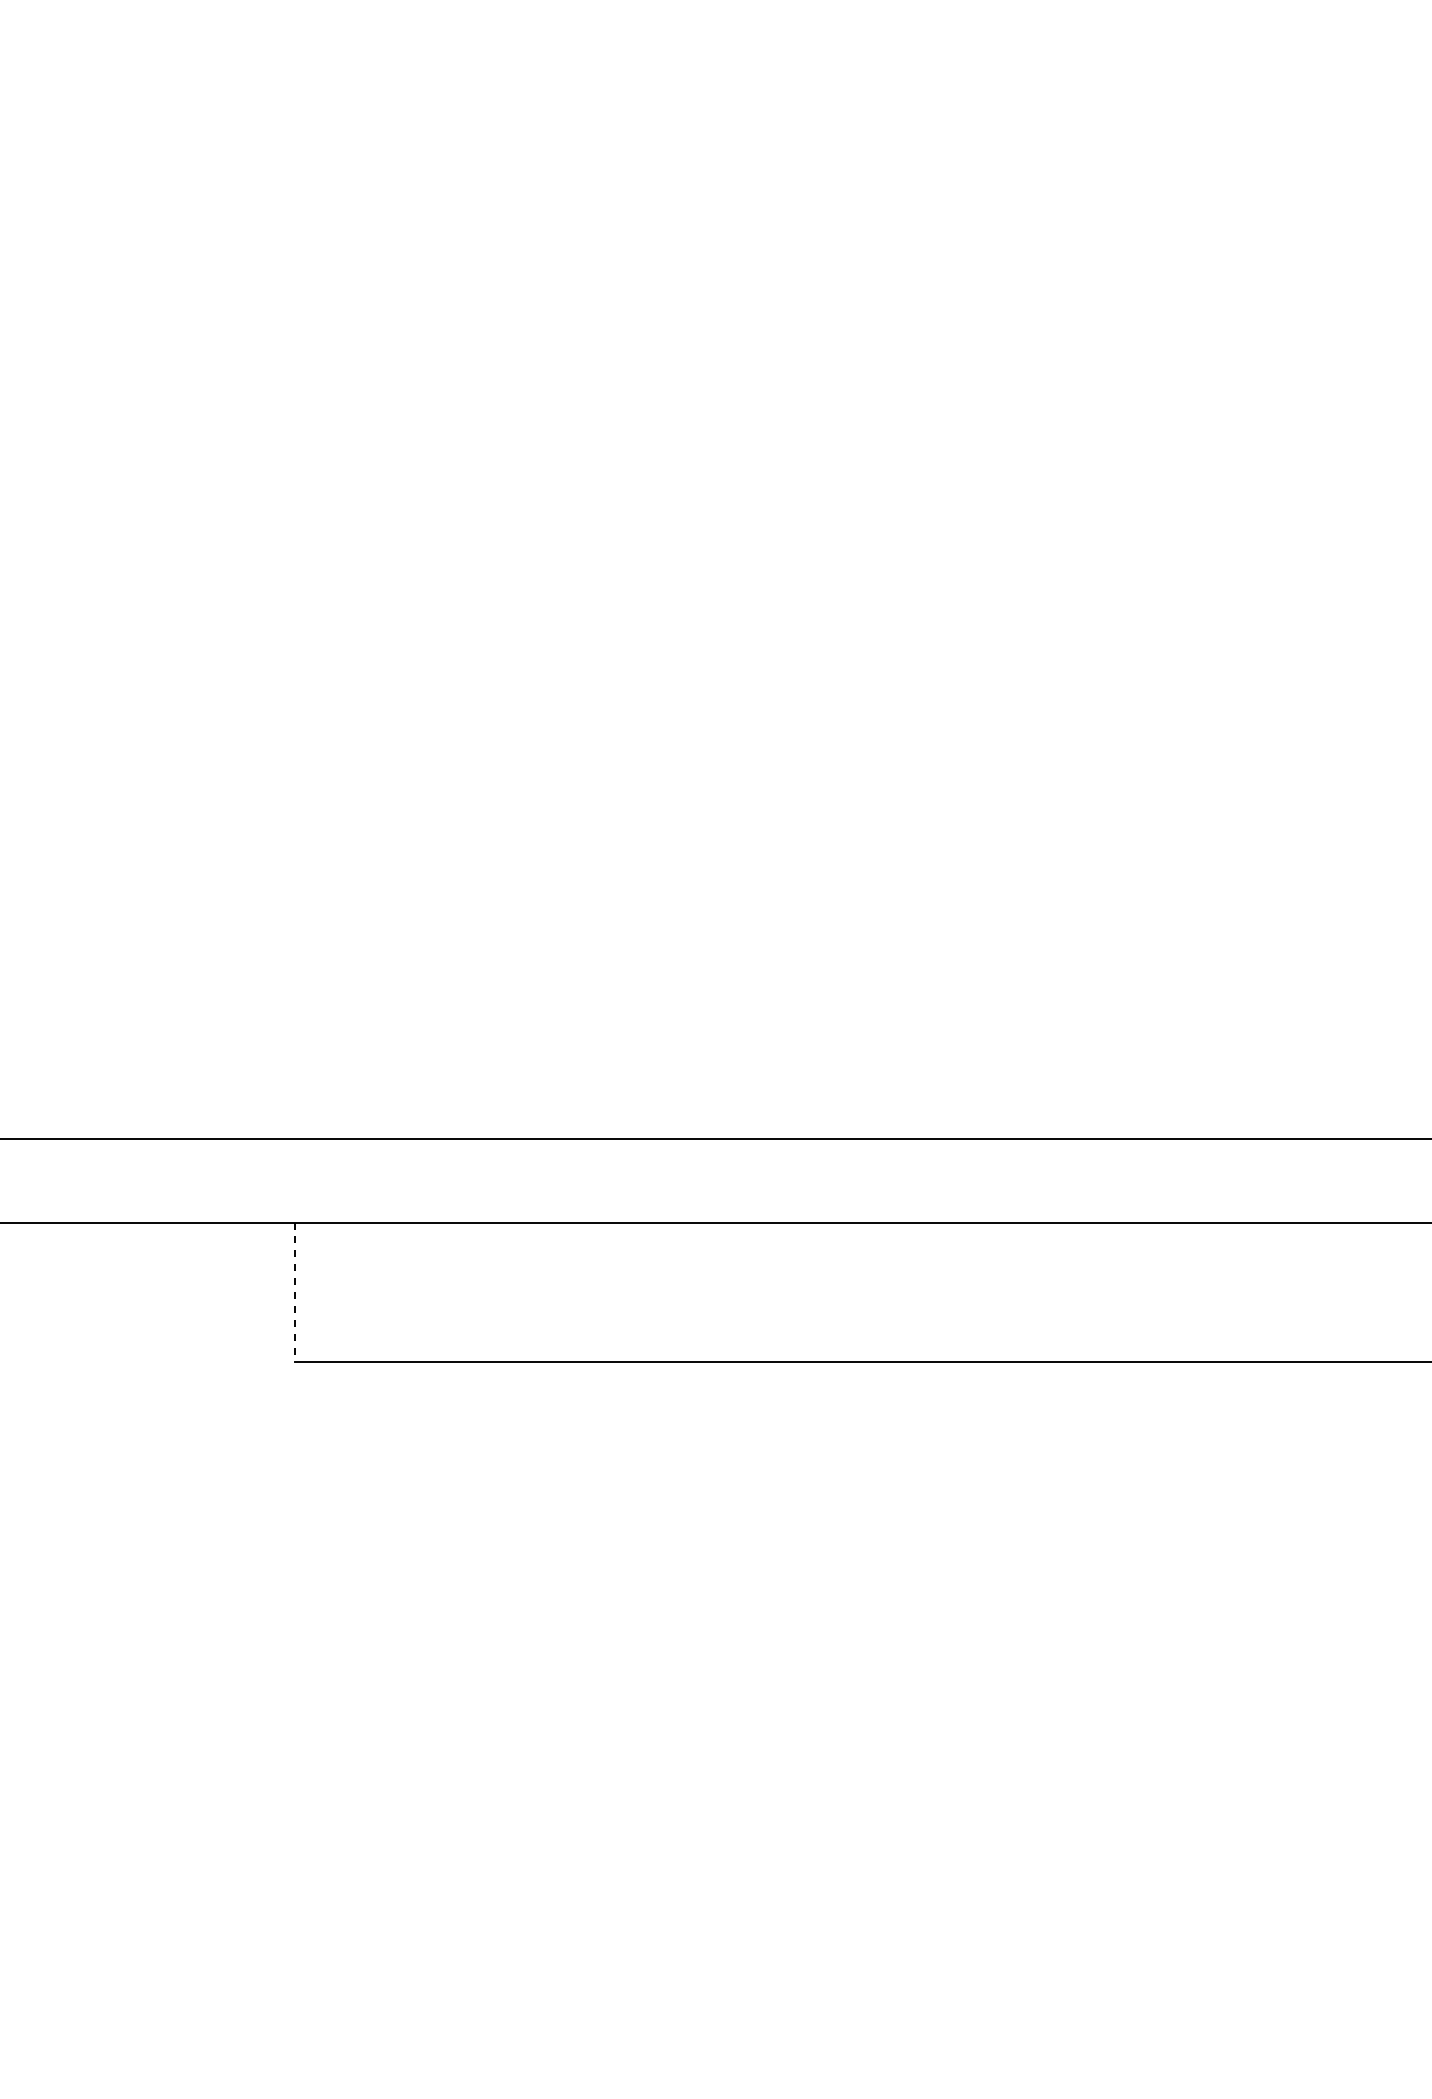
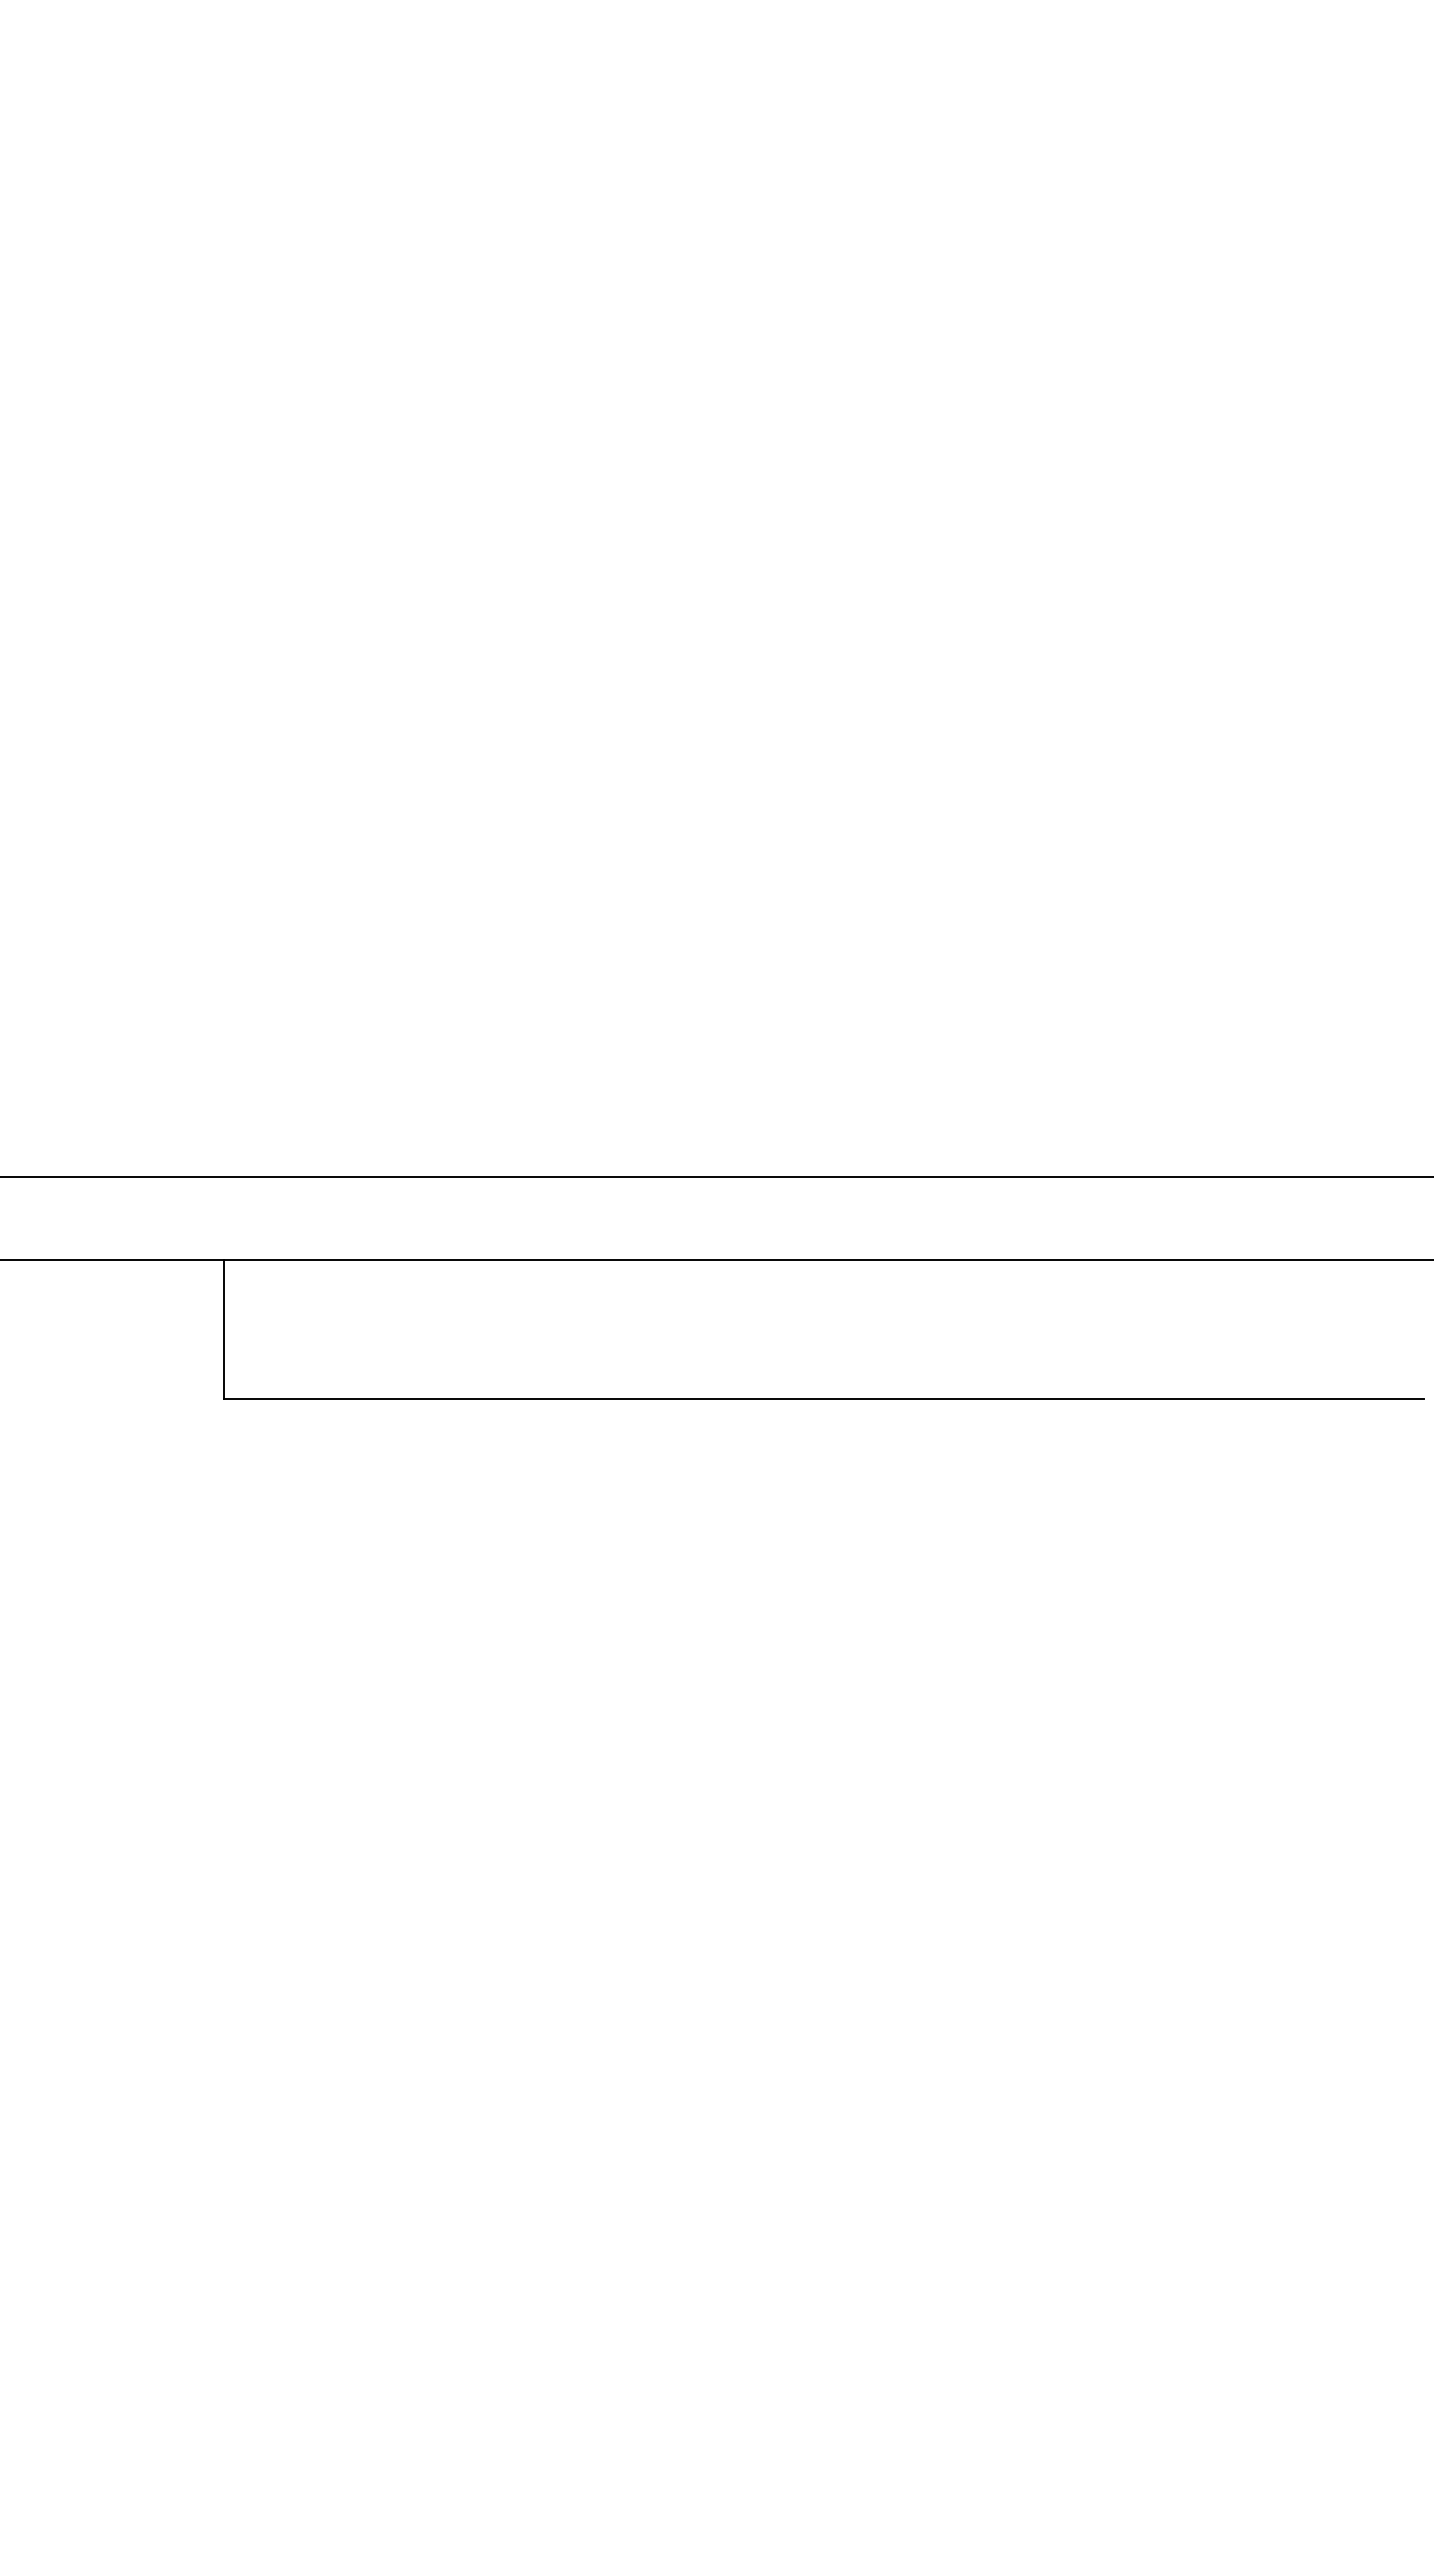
line: (294, 1291) -> (223, 1329), dashed -> solid

